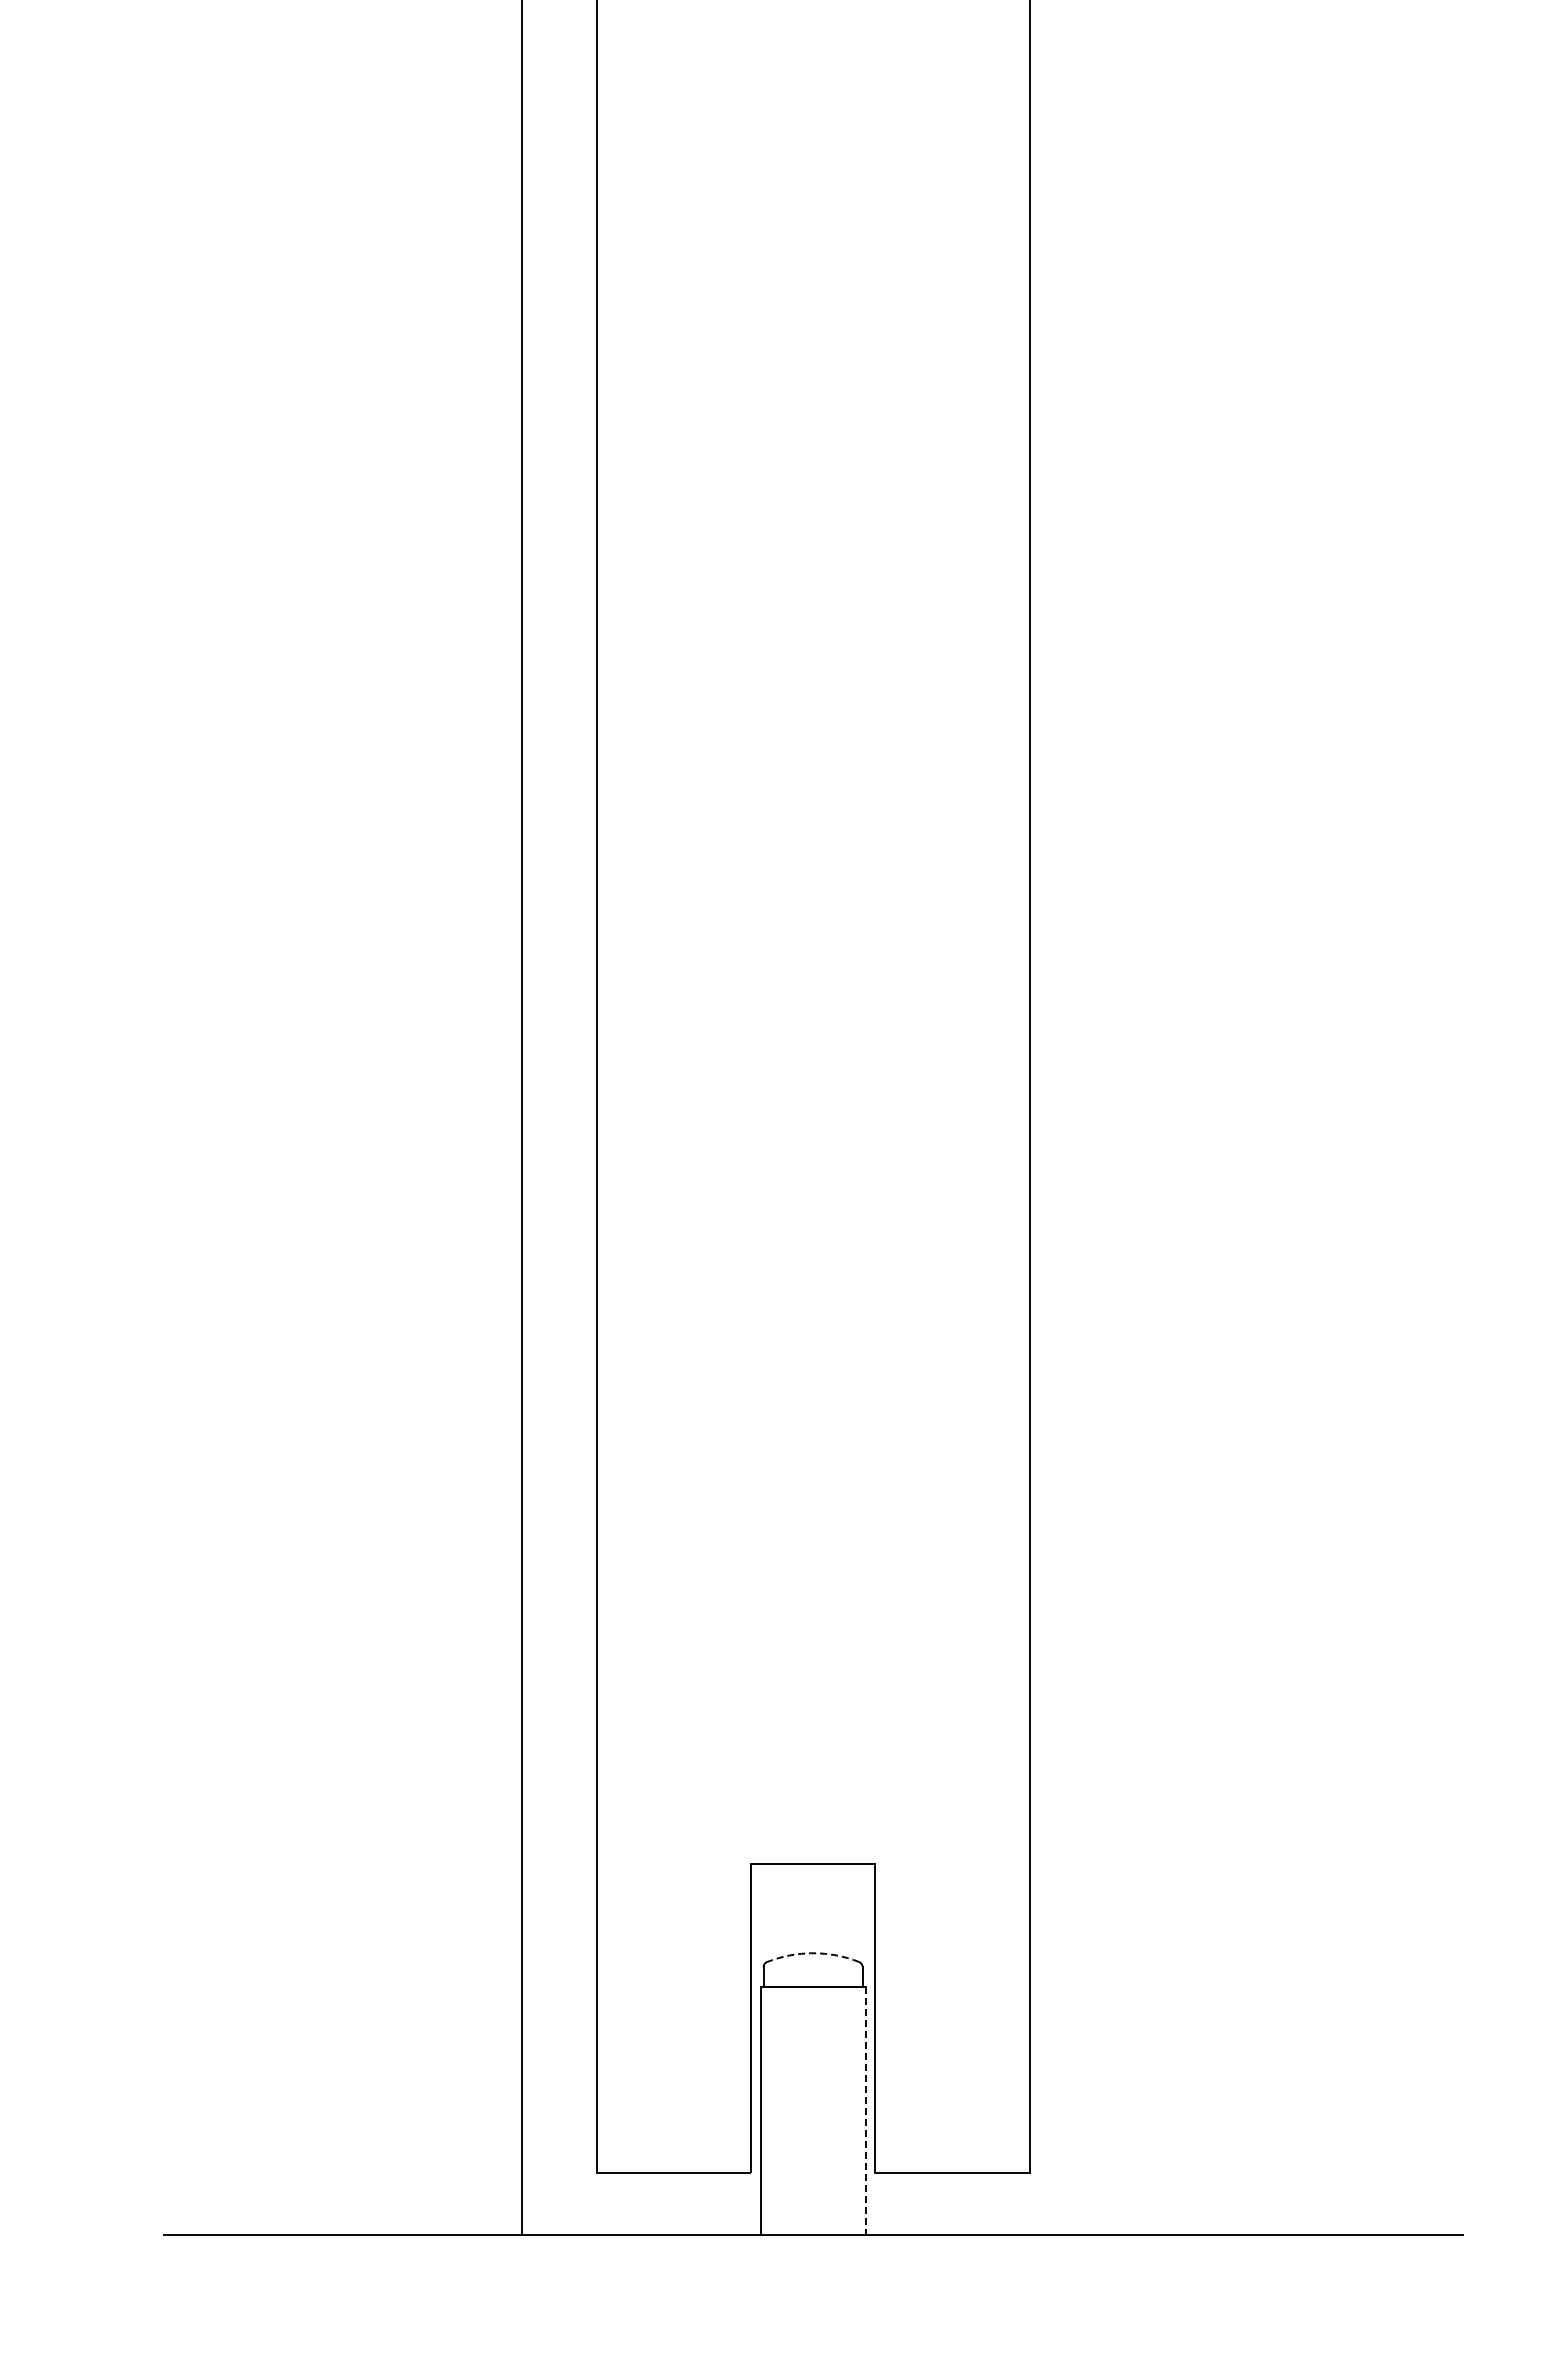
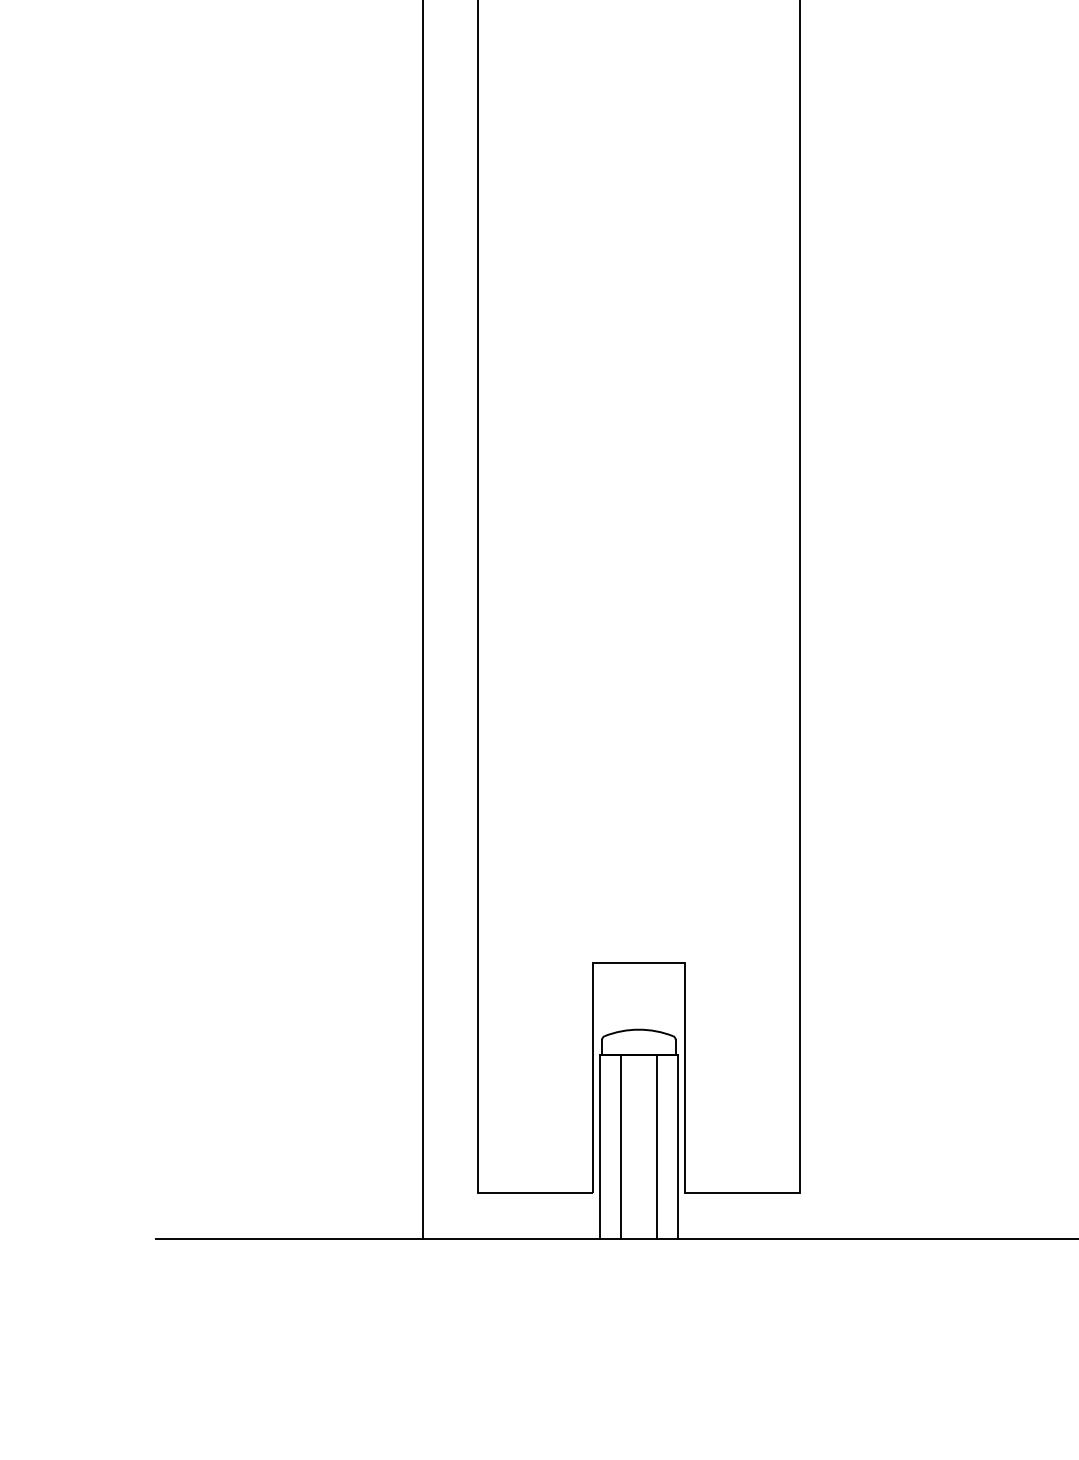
arc: (813, 1953) -> (639, 1029), dashed -> solid
line: (788, 2110) -> (620, 1146), added
line: (837, 2110) -> (657, 1146), added
line: (865, 2110) -> (677, 1146), dashed -> solid

